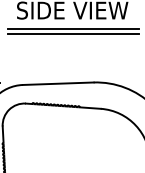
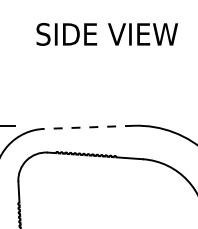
line: (72, 28) -> (107, 57), removed
line: (72, 33) -> (107, 63), removed
line: (58, 83) -> (89, 127), solid -> dashed

